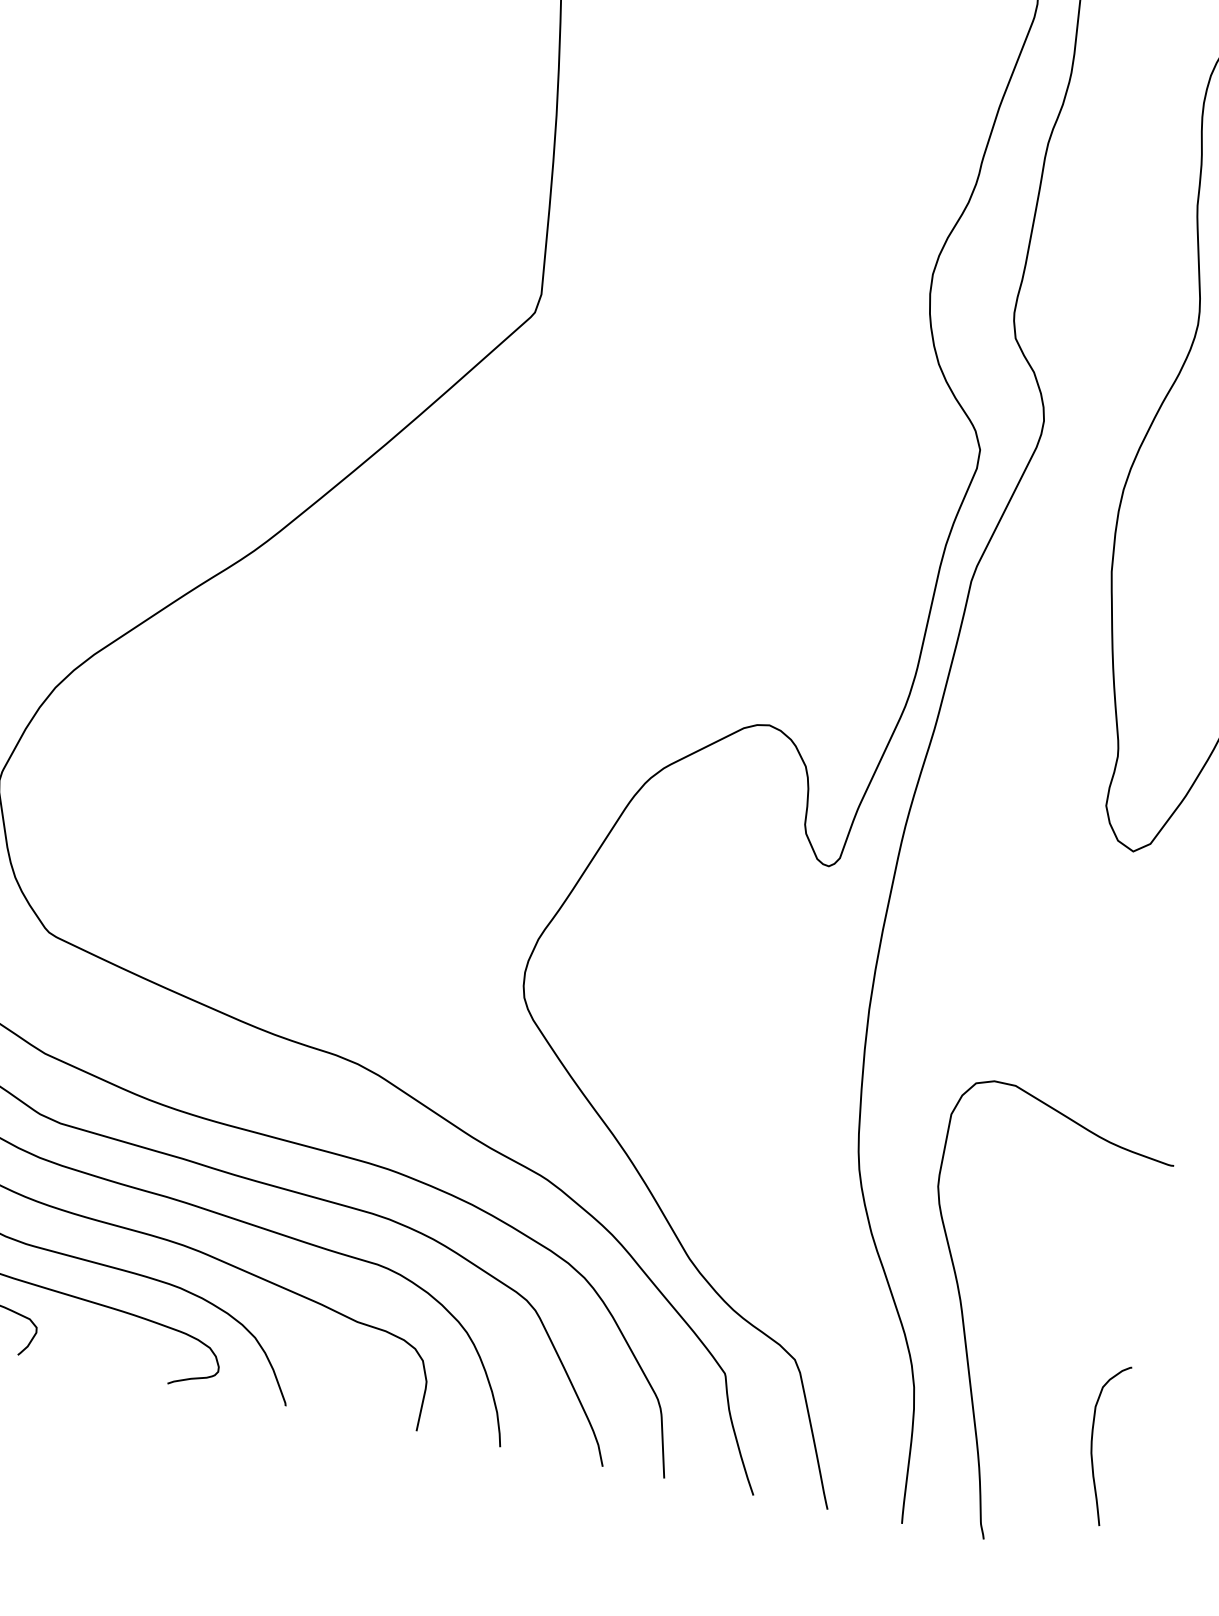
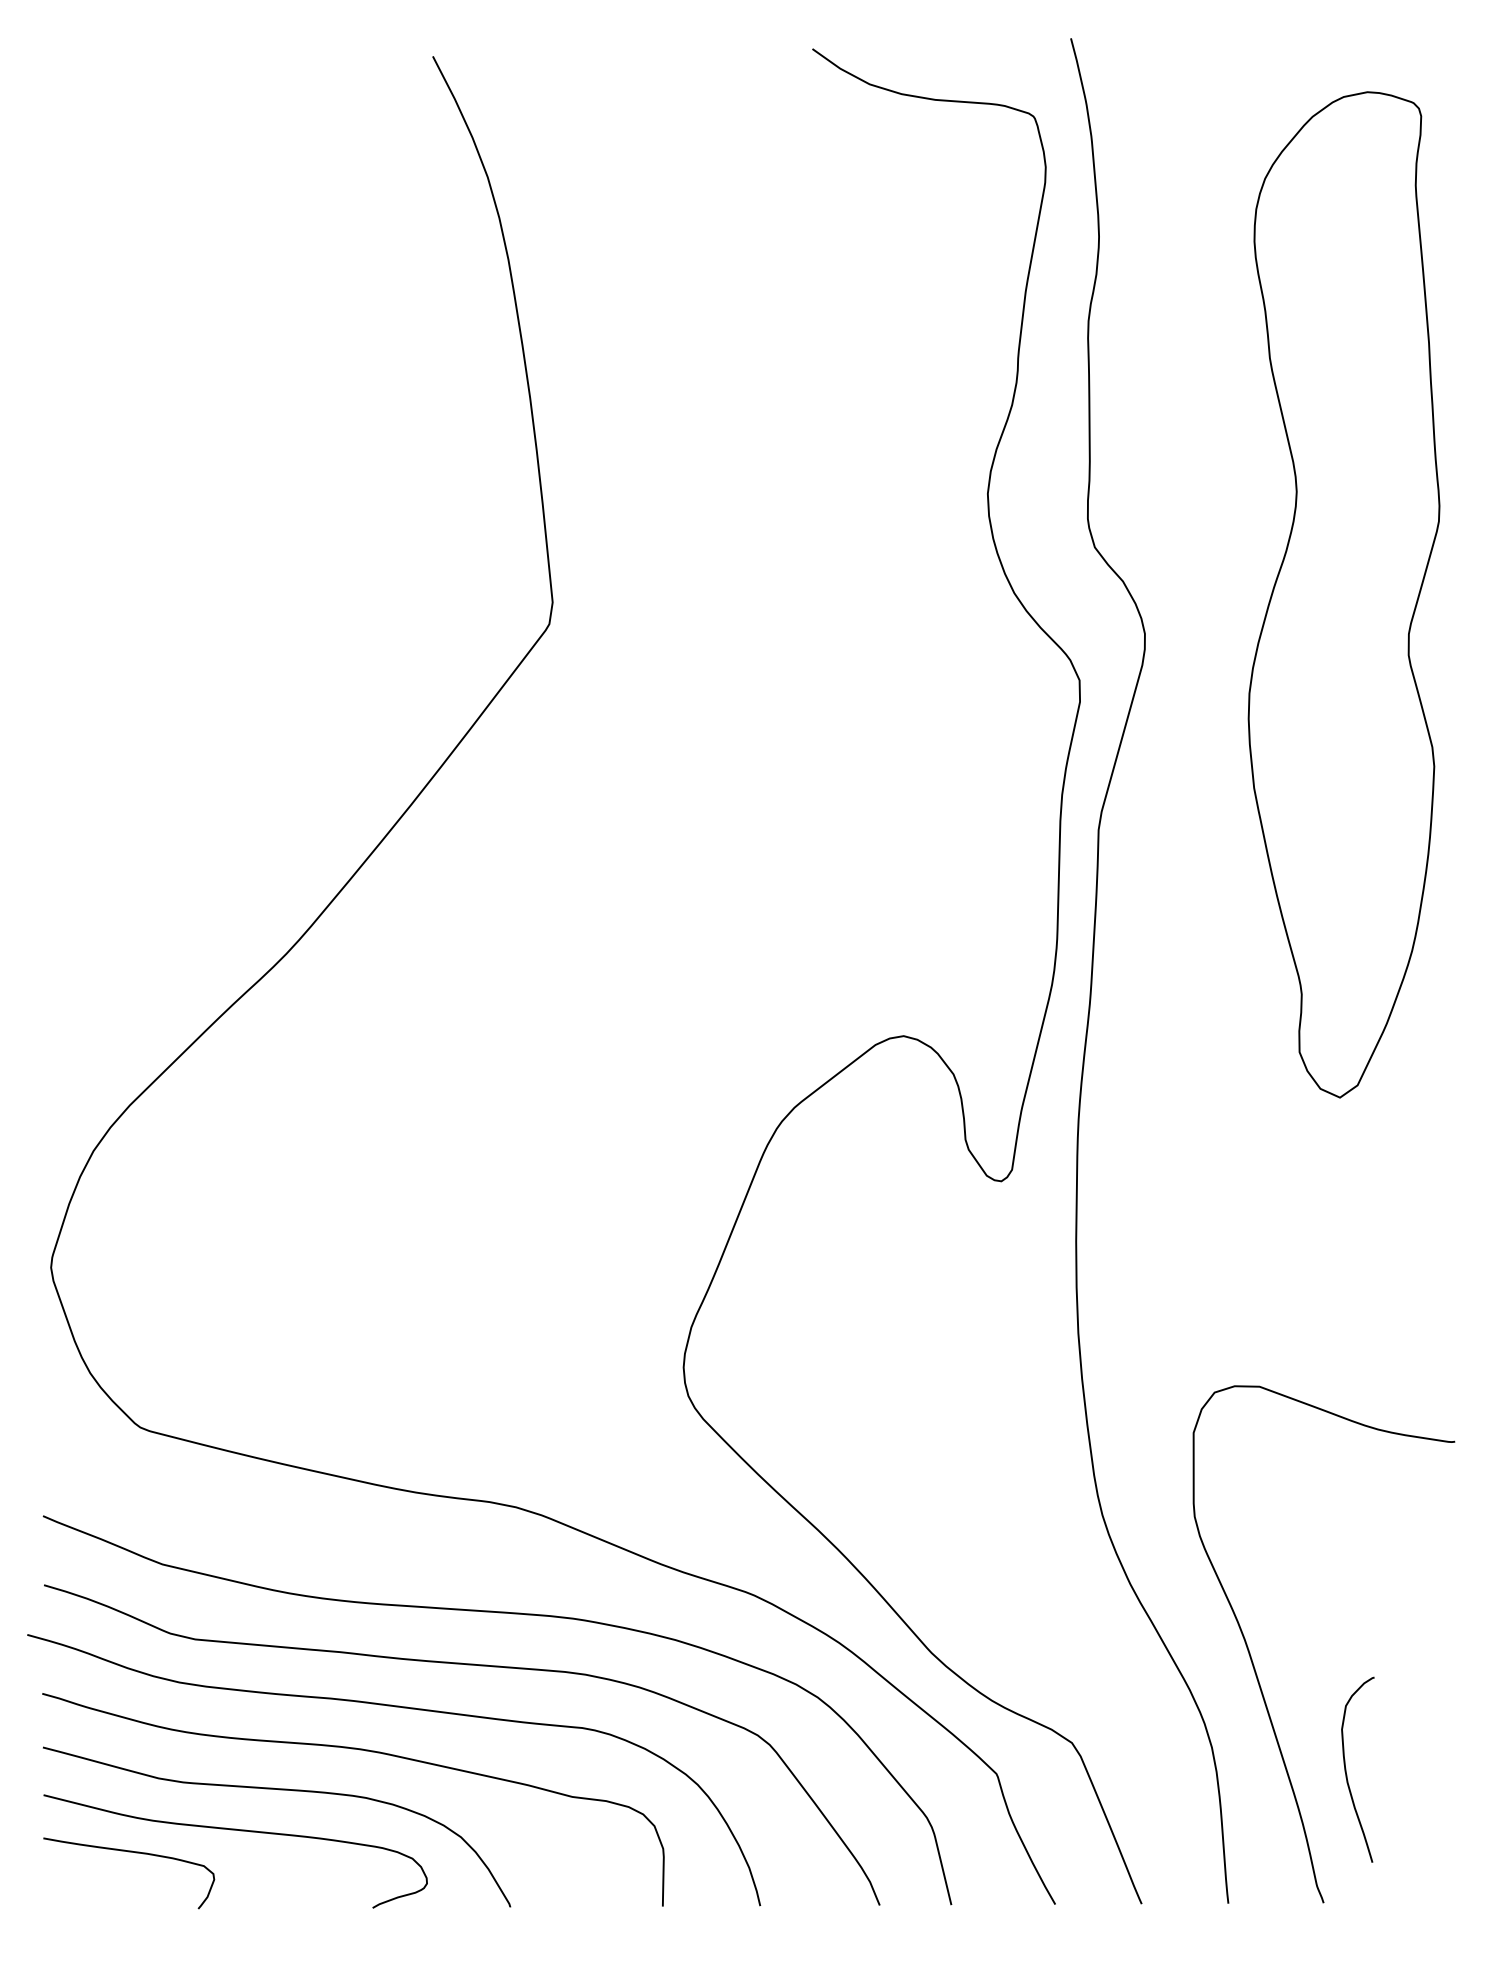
curve: (1092, 1441) -> (1346, 1769), moved

